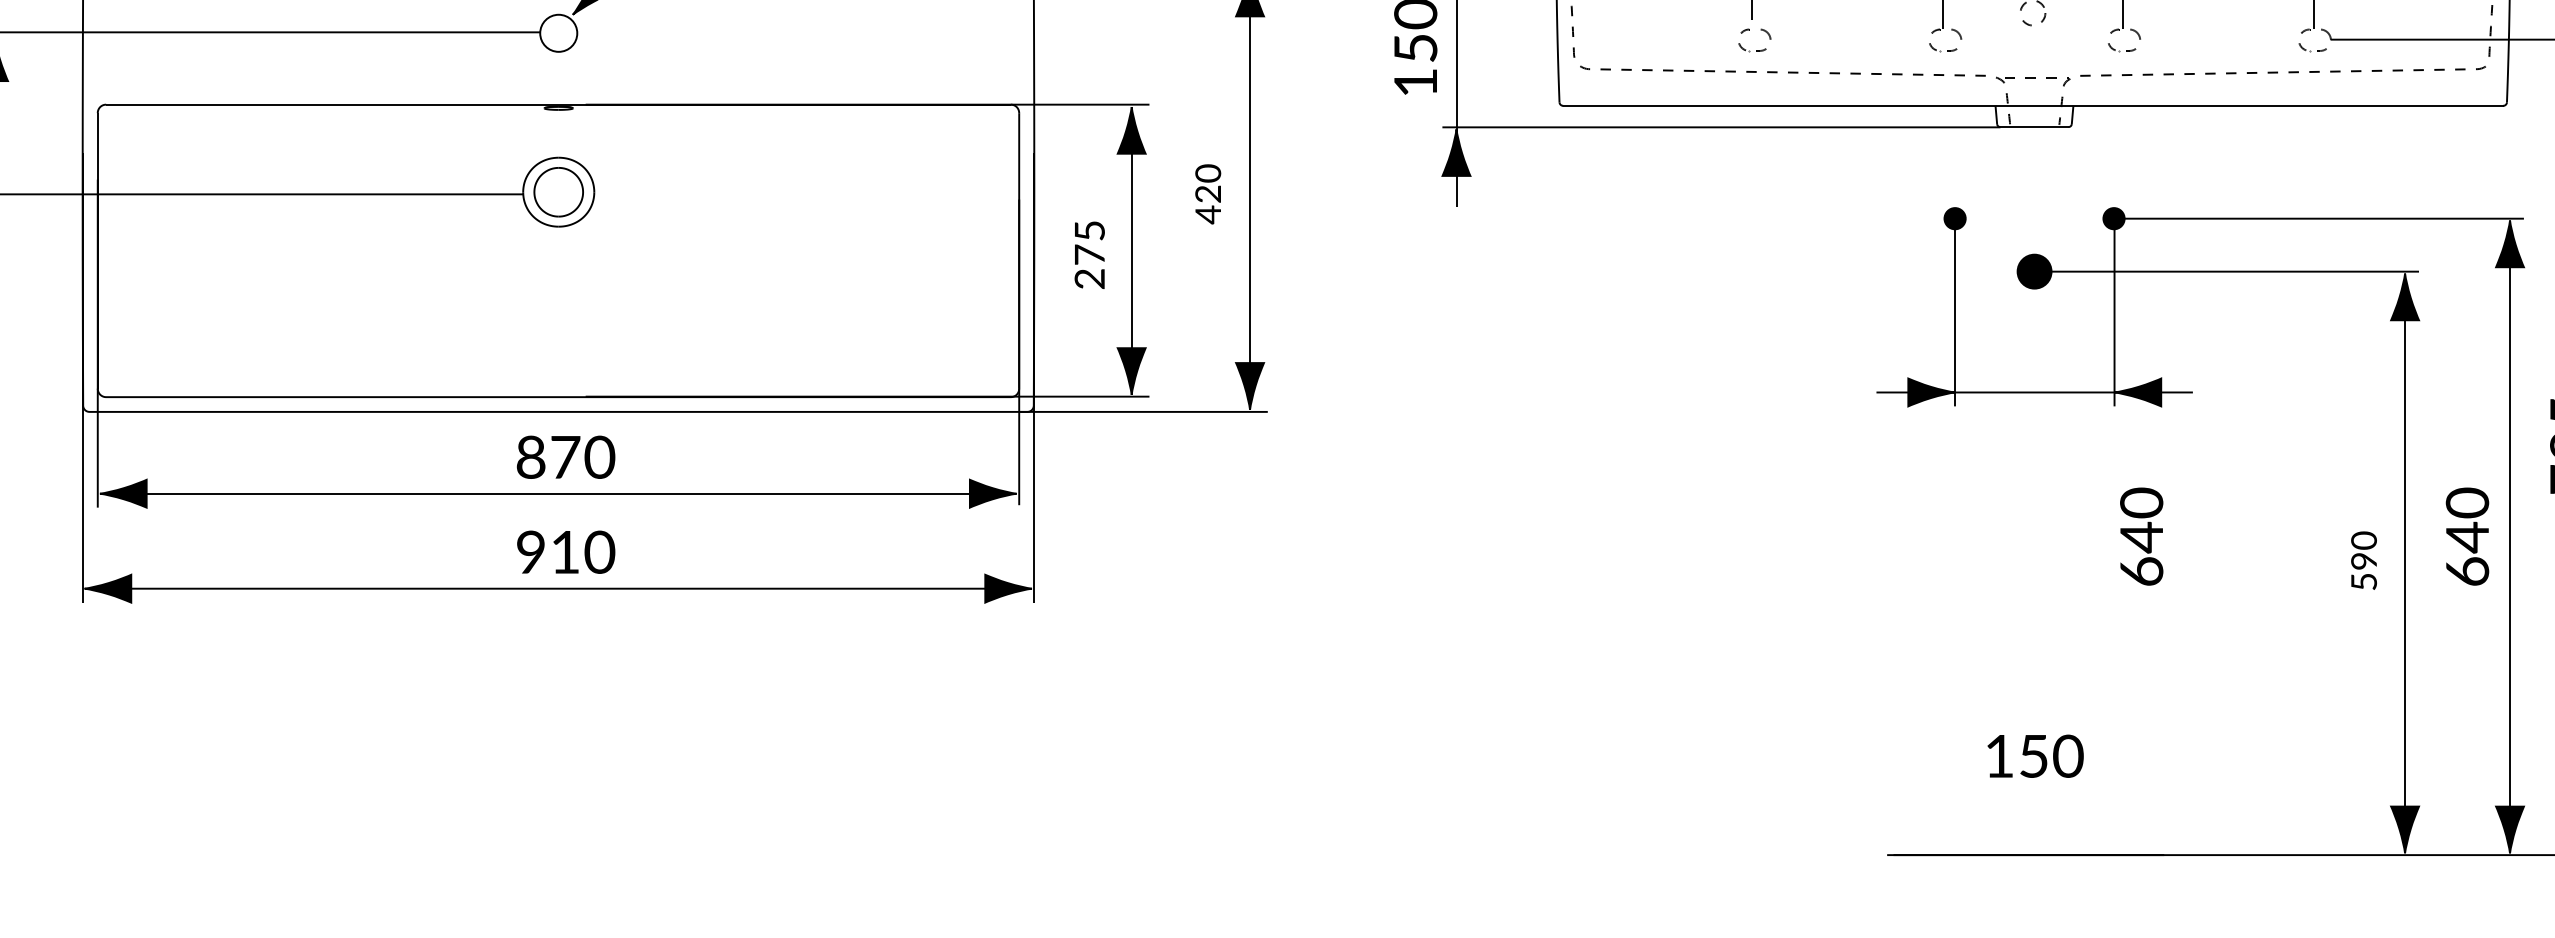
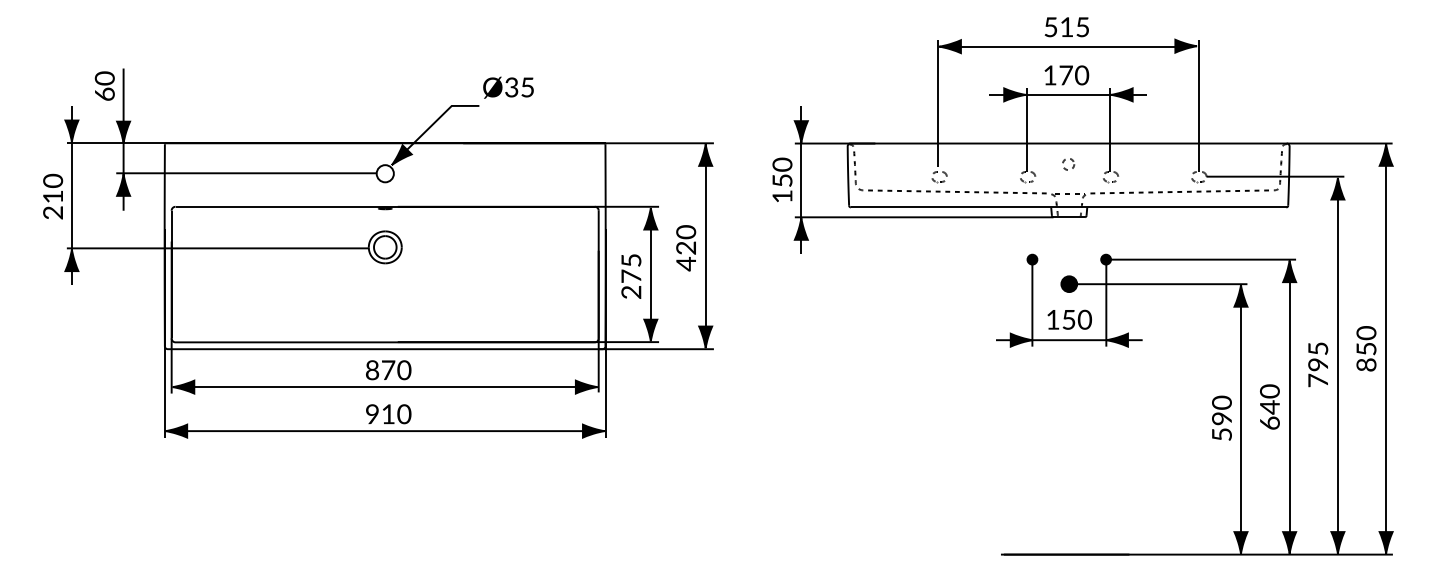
part: (1208, 194) -> (686, 248), size x1.67
part: (1089, 255) -> (631, 276), size x1.43
part: (2140, 535) -> (1118, 406), removed
part: (2363, 559) -> (1221, 417), size x1.67
text: (2035, 755) -> (1069, 319), moved

